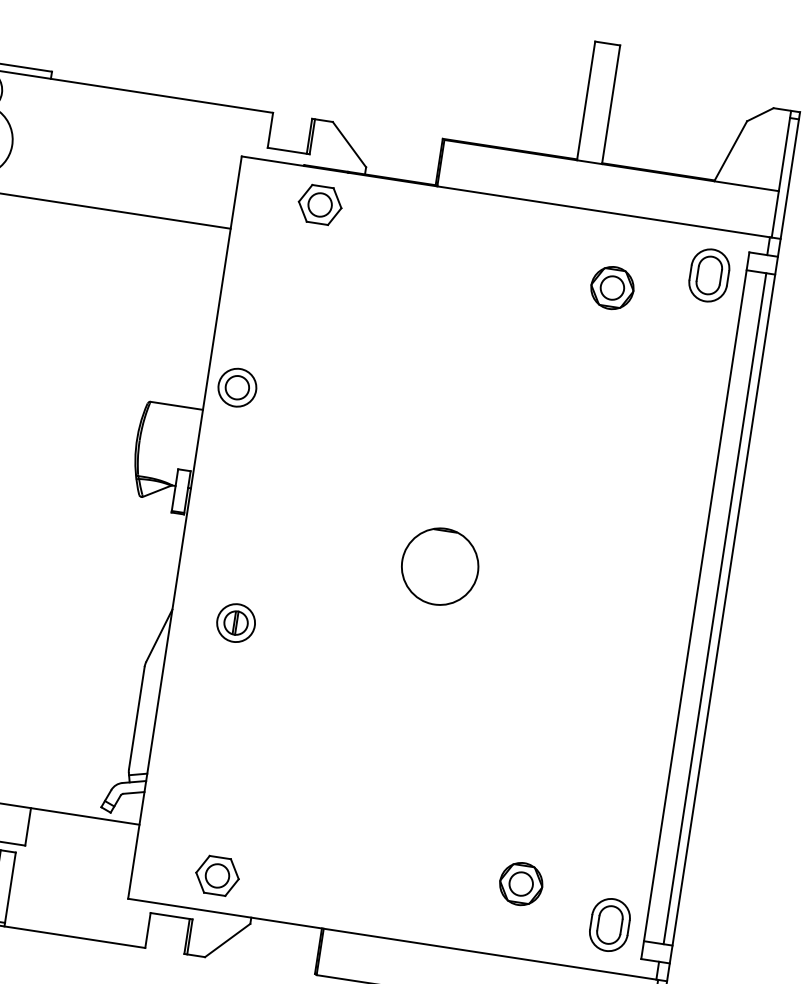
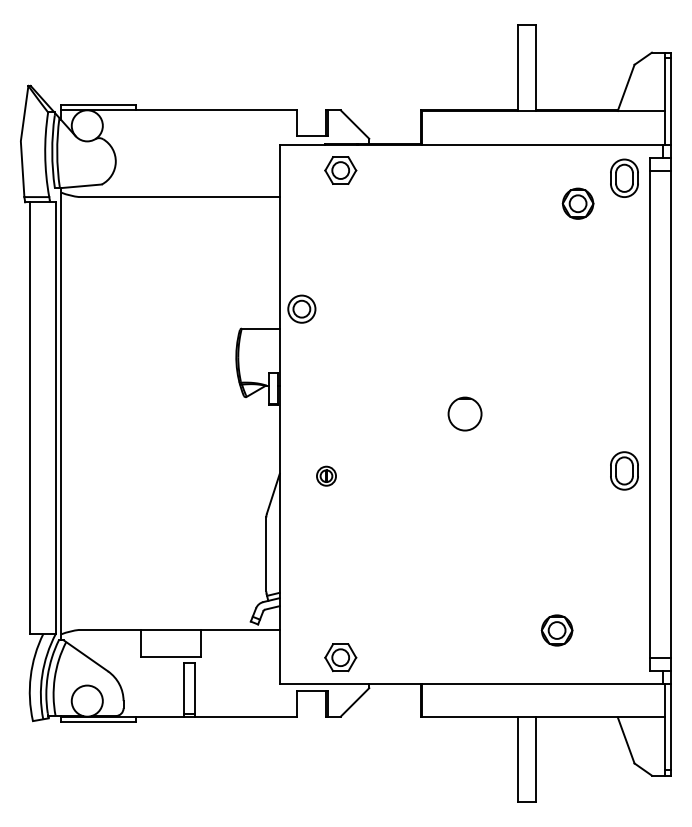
part: (611, 287) -> (577, 203), moved
part: (439, 565) -> (464, 413), size x0.6
line: (714, 607) -> (664, 413), removed
part: (236, 621) -> (326, 475), size x0.7
part: (610, 924) -> (624, 470), moved

